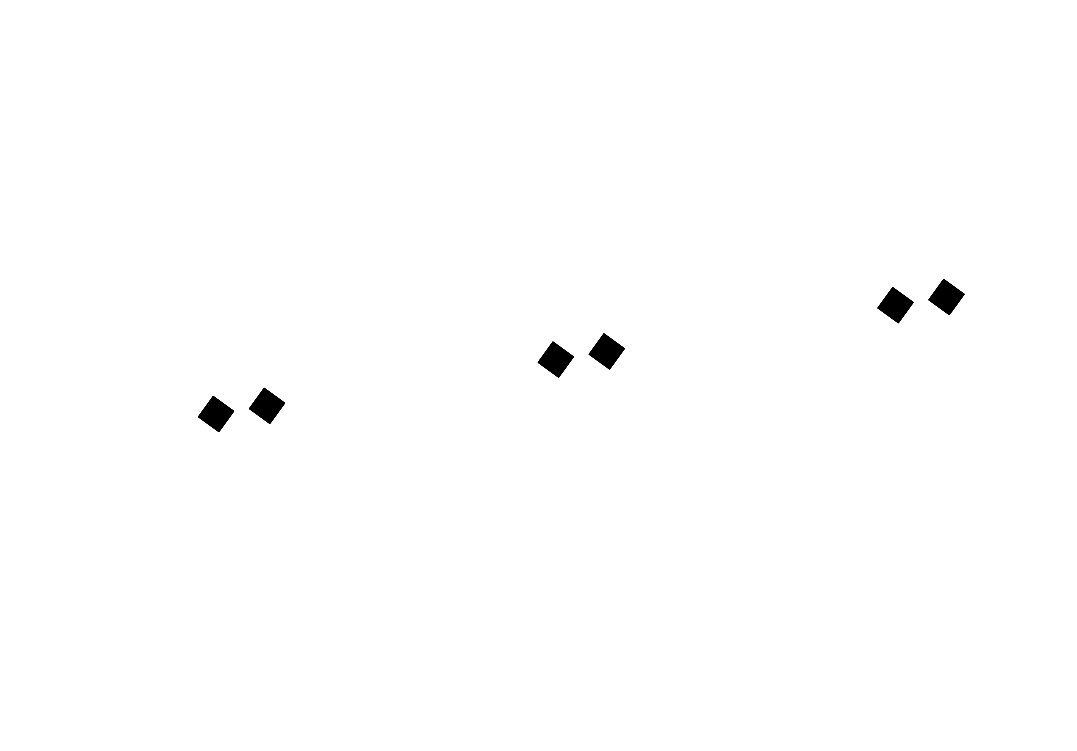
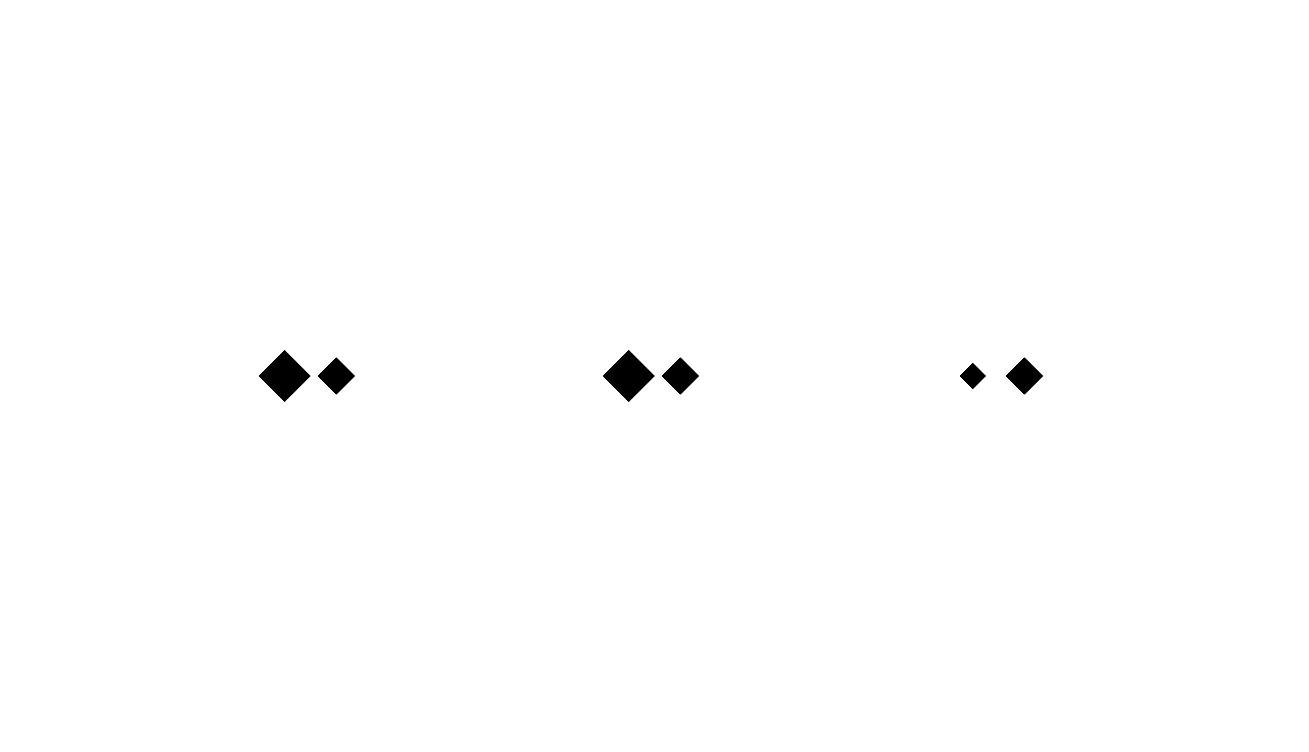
part: (895, 304) -> (972, 375), size x0.7
part: (555, 359) -> (628, 375), size x1.4
part: (215, 413) -> (284, 375), size x1.4

